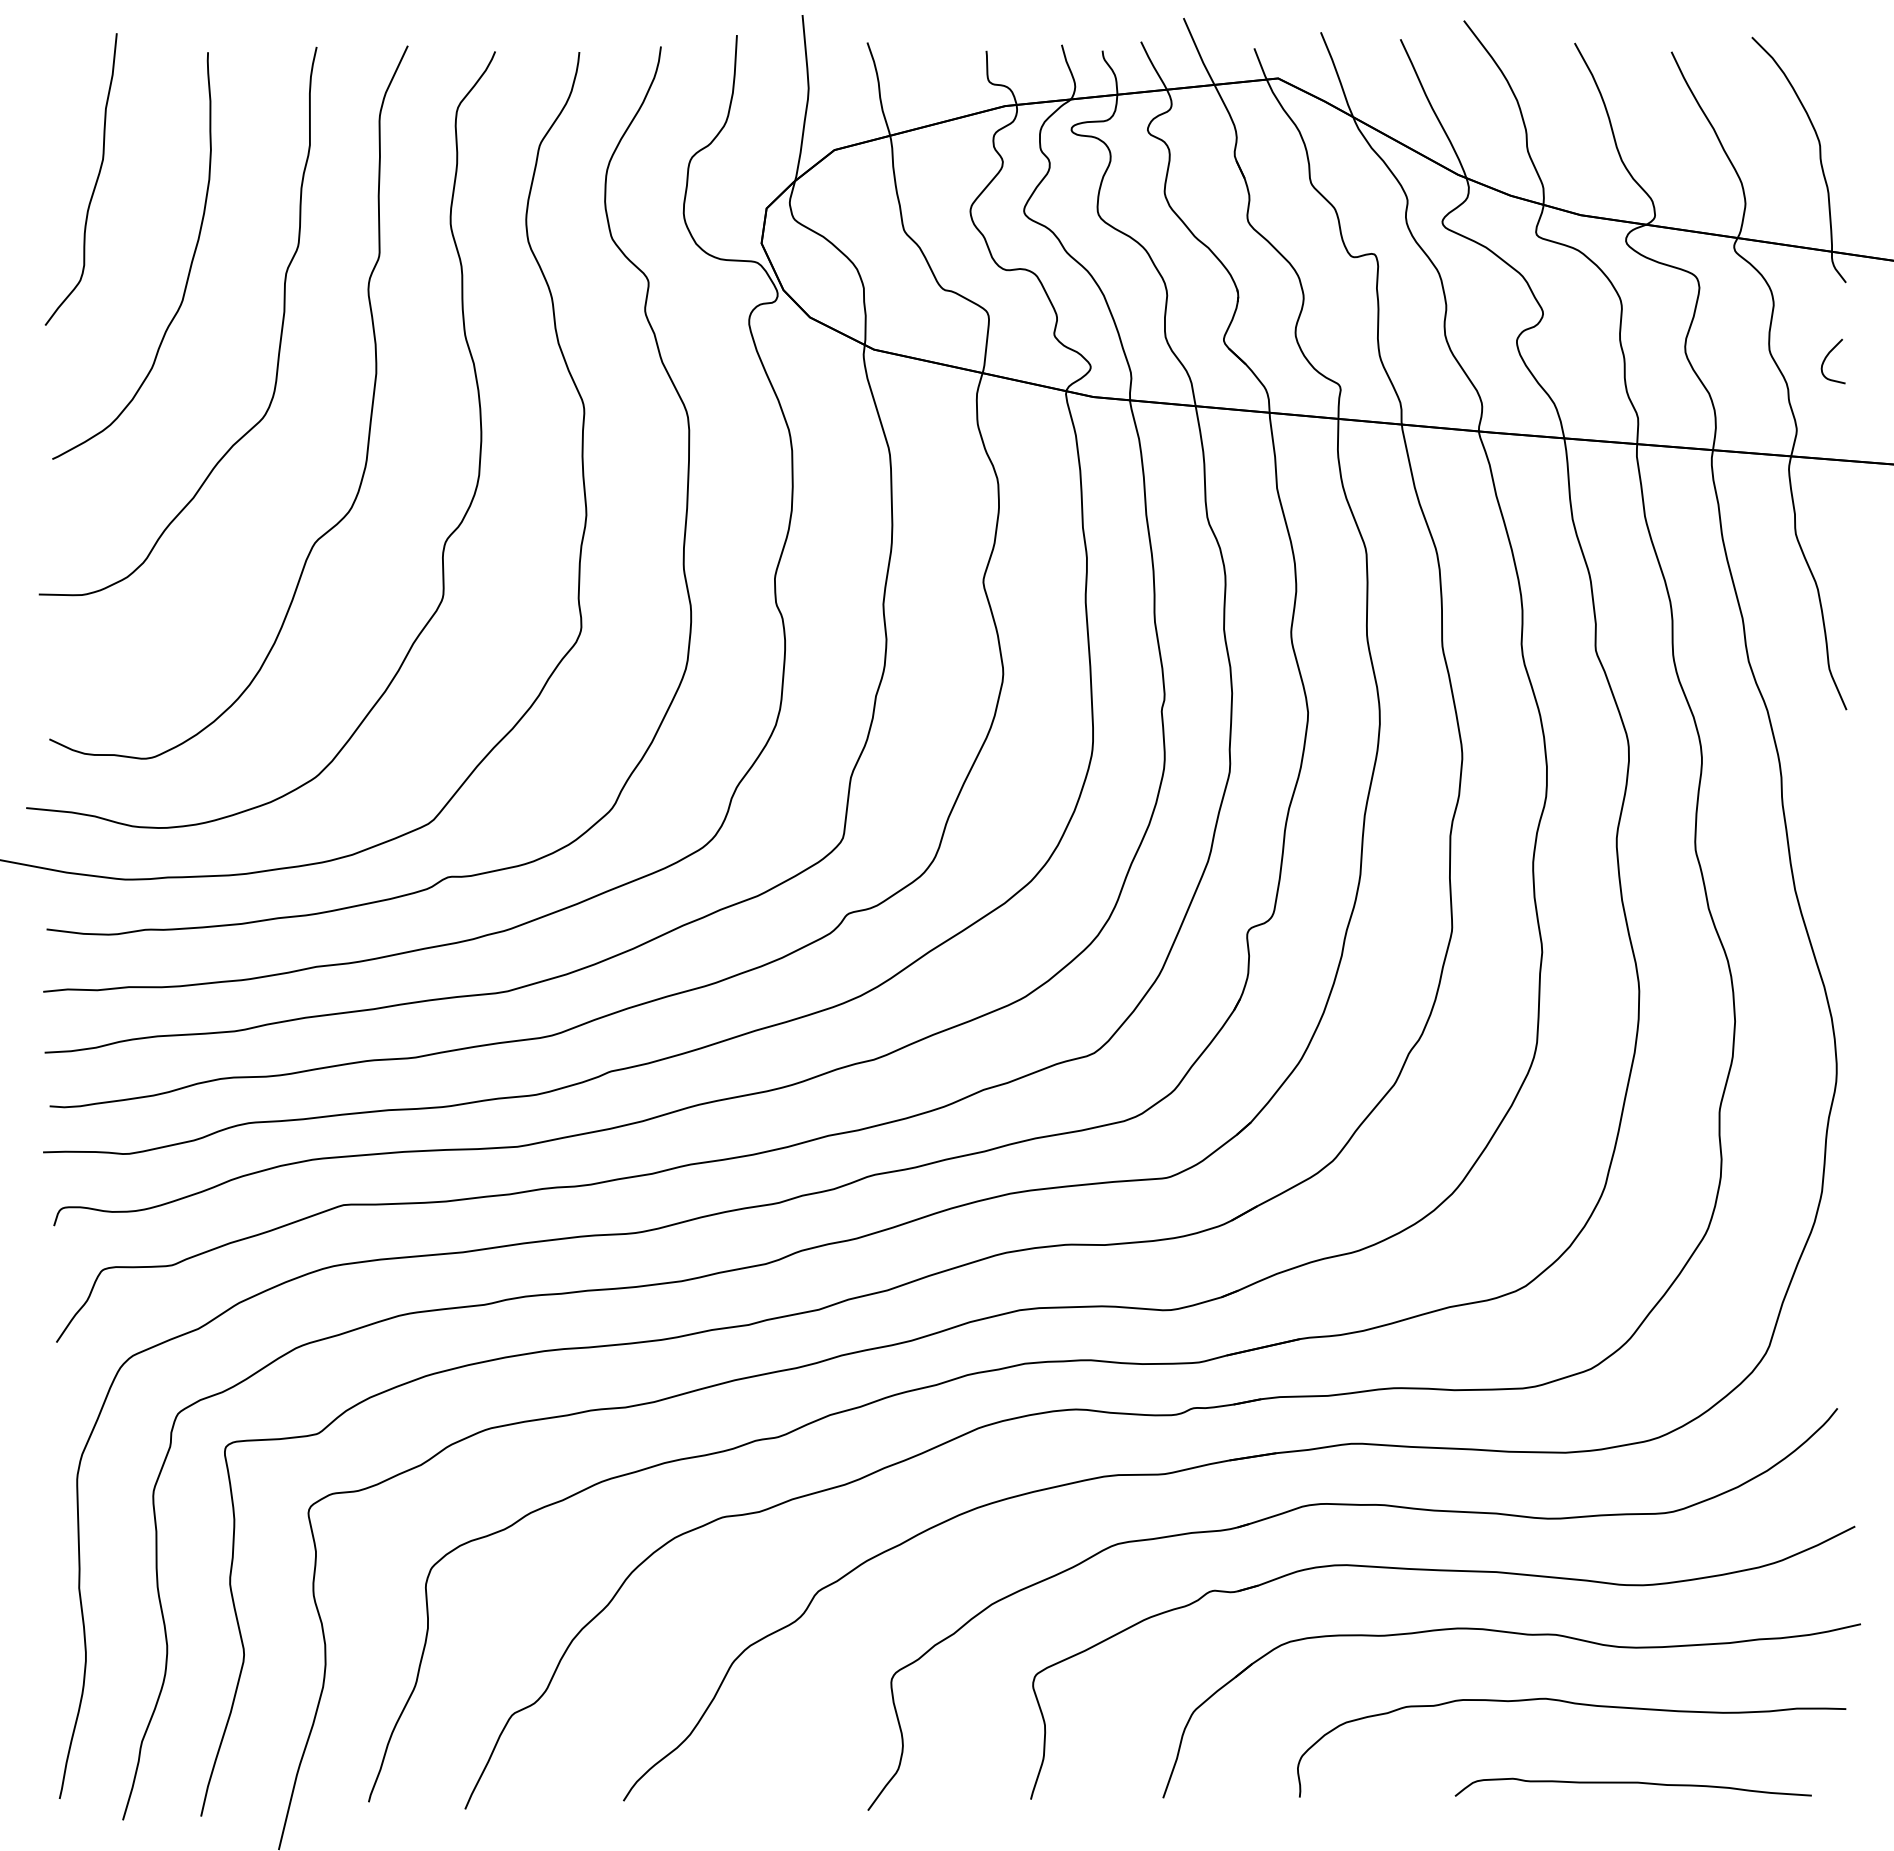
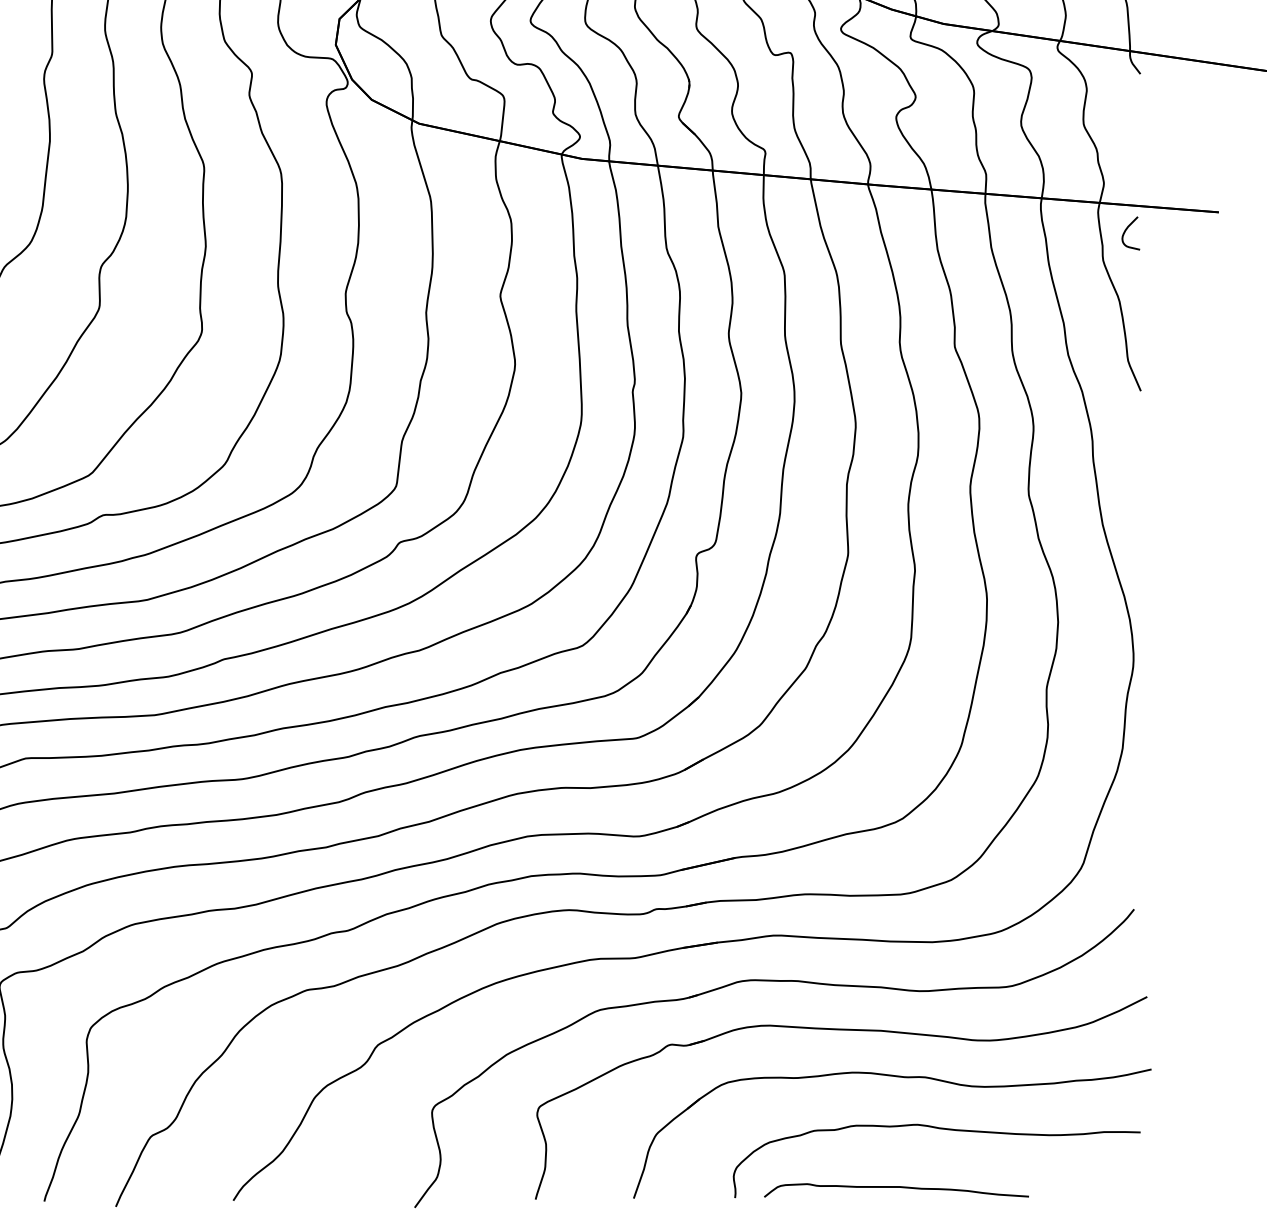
curve: (1826, 358) -> (1125, 231), moved
curve: (1632, 1783) -> (895, 1187), moved

